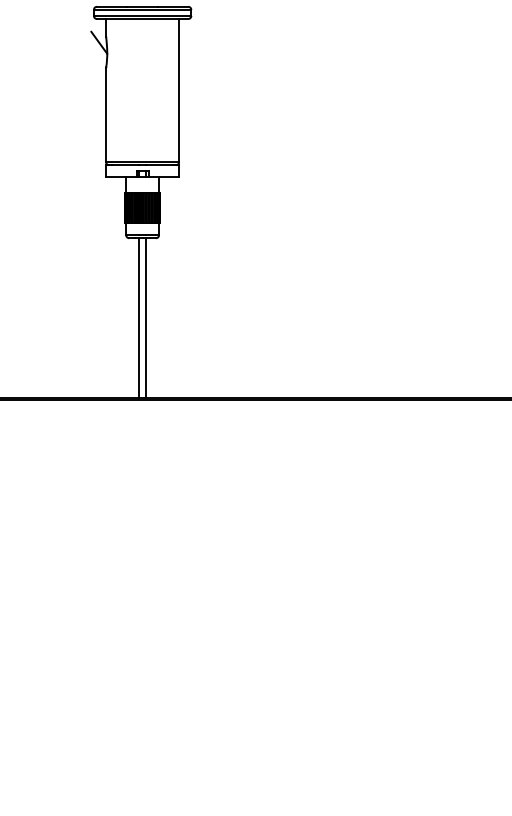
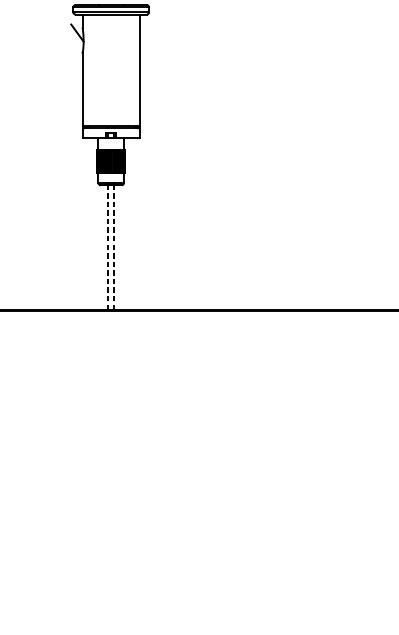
line: (138, 317) -> (107, 247), solid -> dashed
line: (146, 317) -> (114, 247), solid -> dashed

